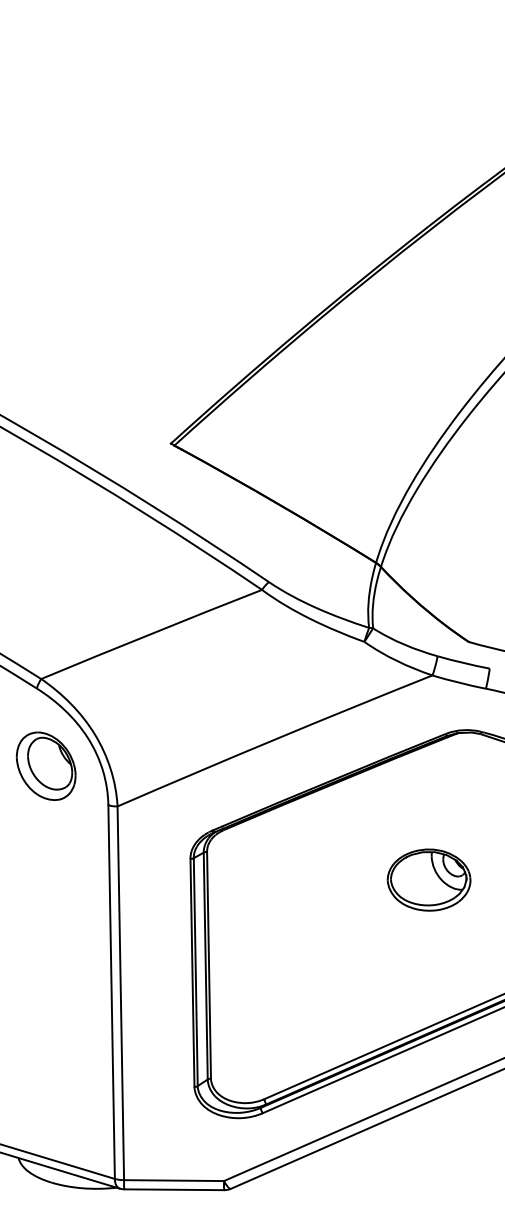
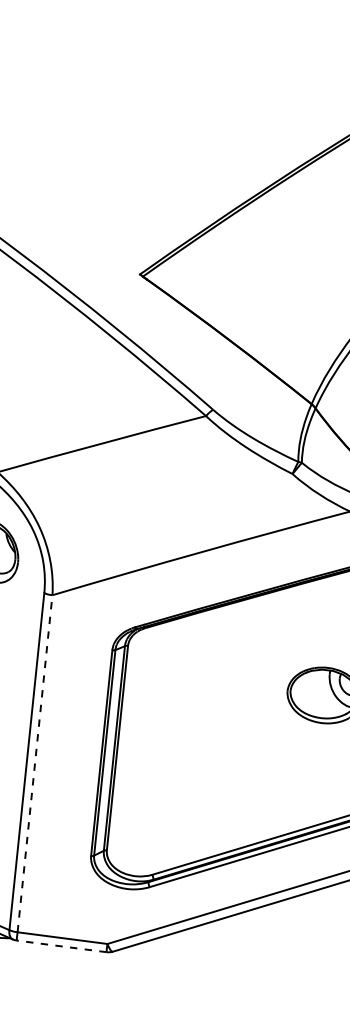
line: (120, 993) -> (34, 763), solid -> dashed
line: (174, 1189) -> (61, 946), solid -> dashed

